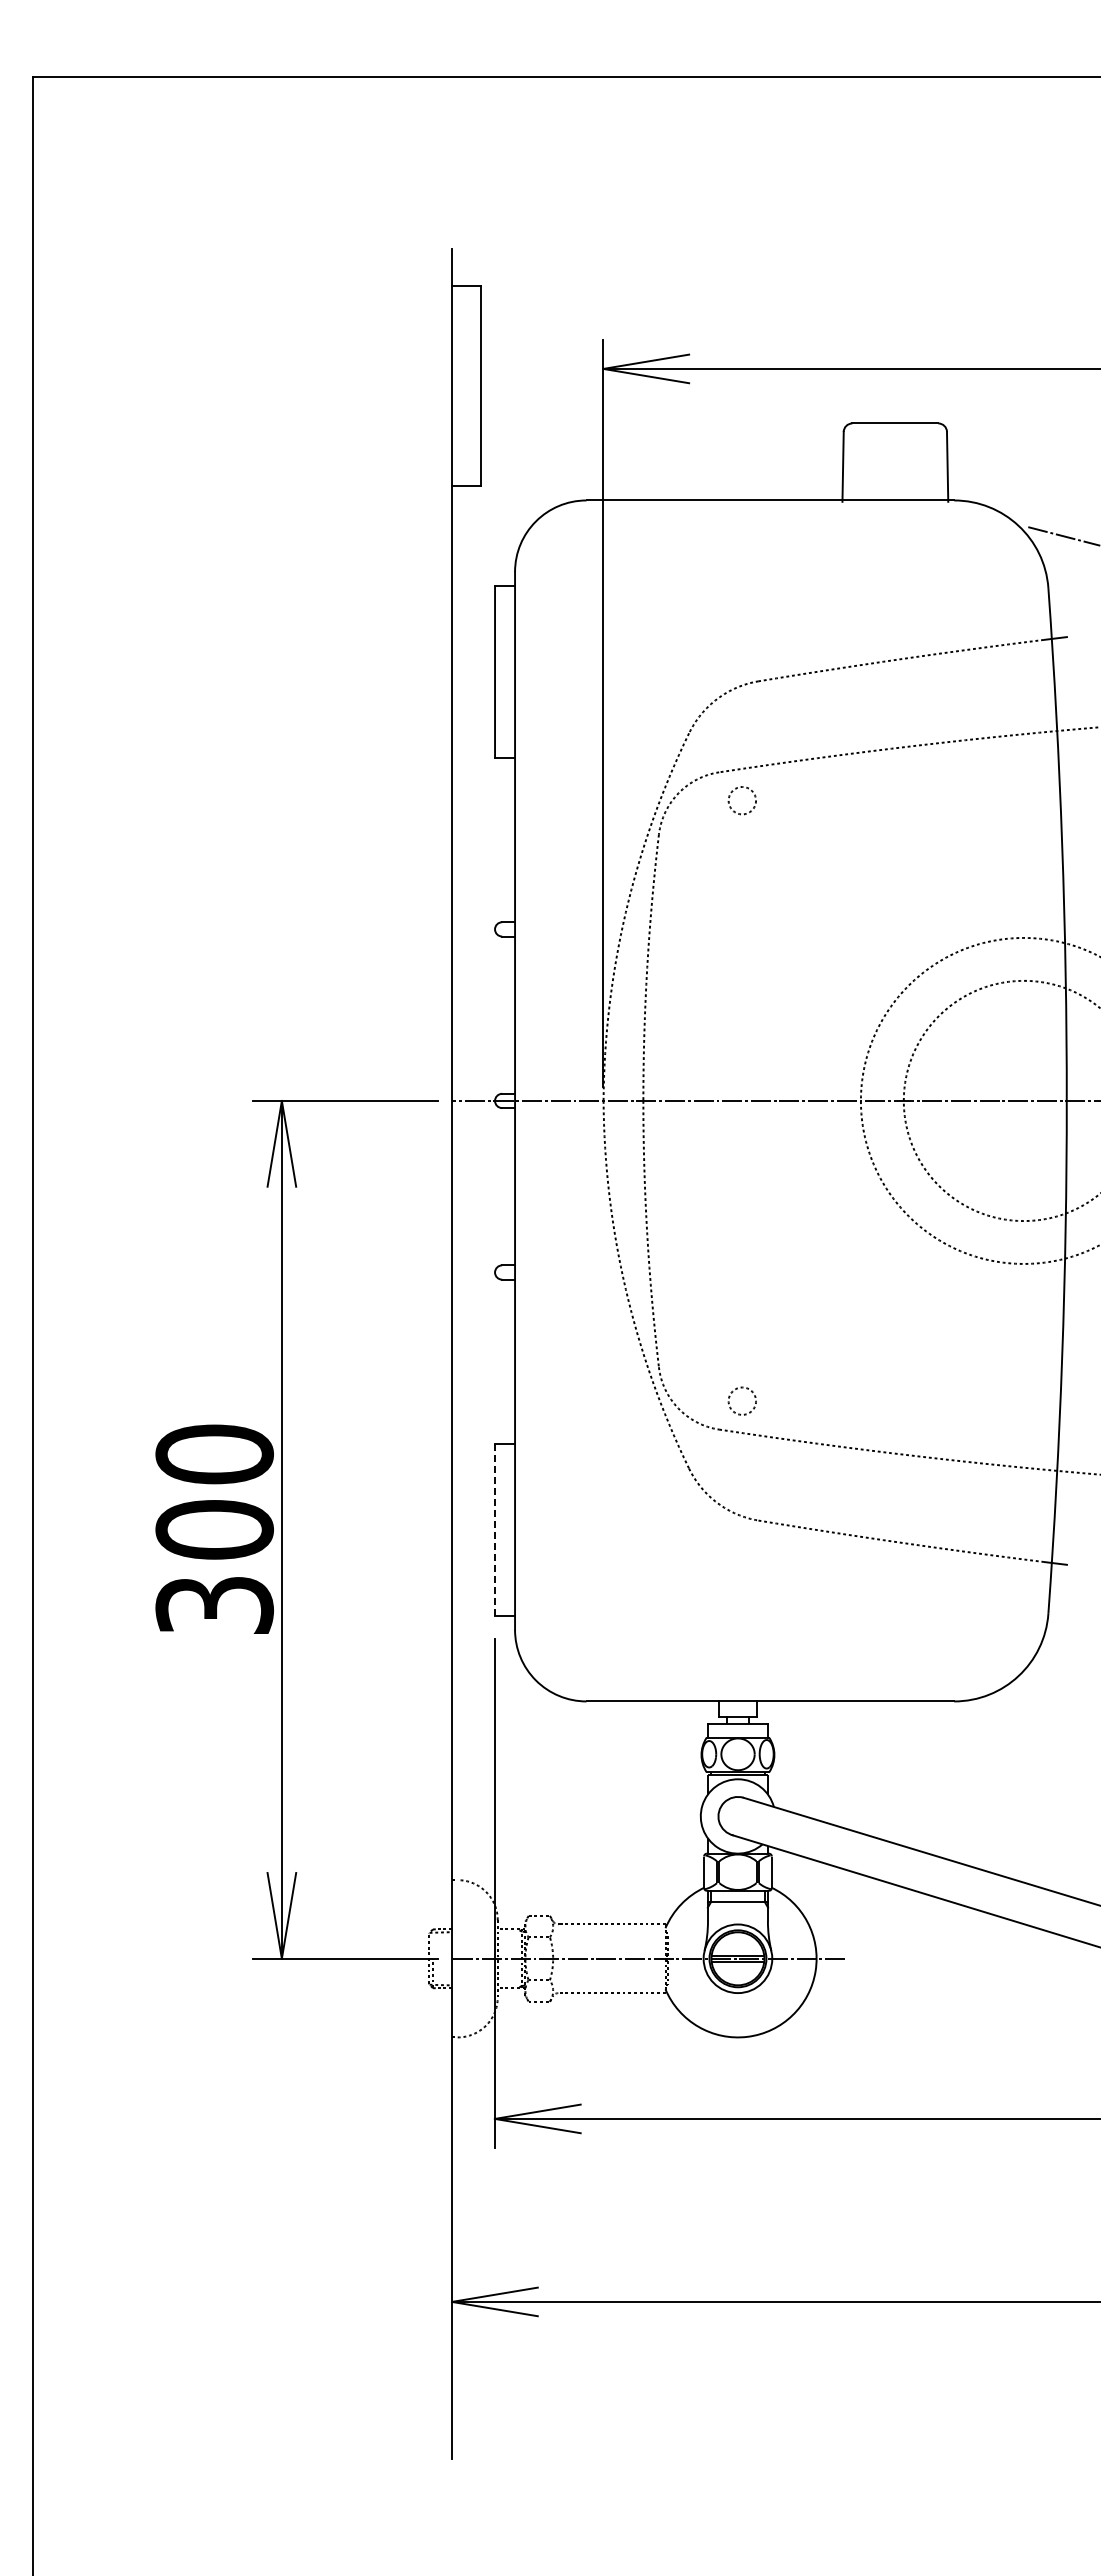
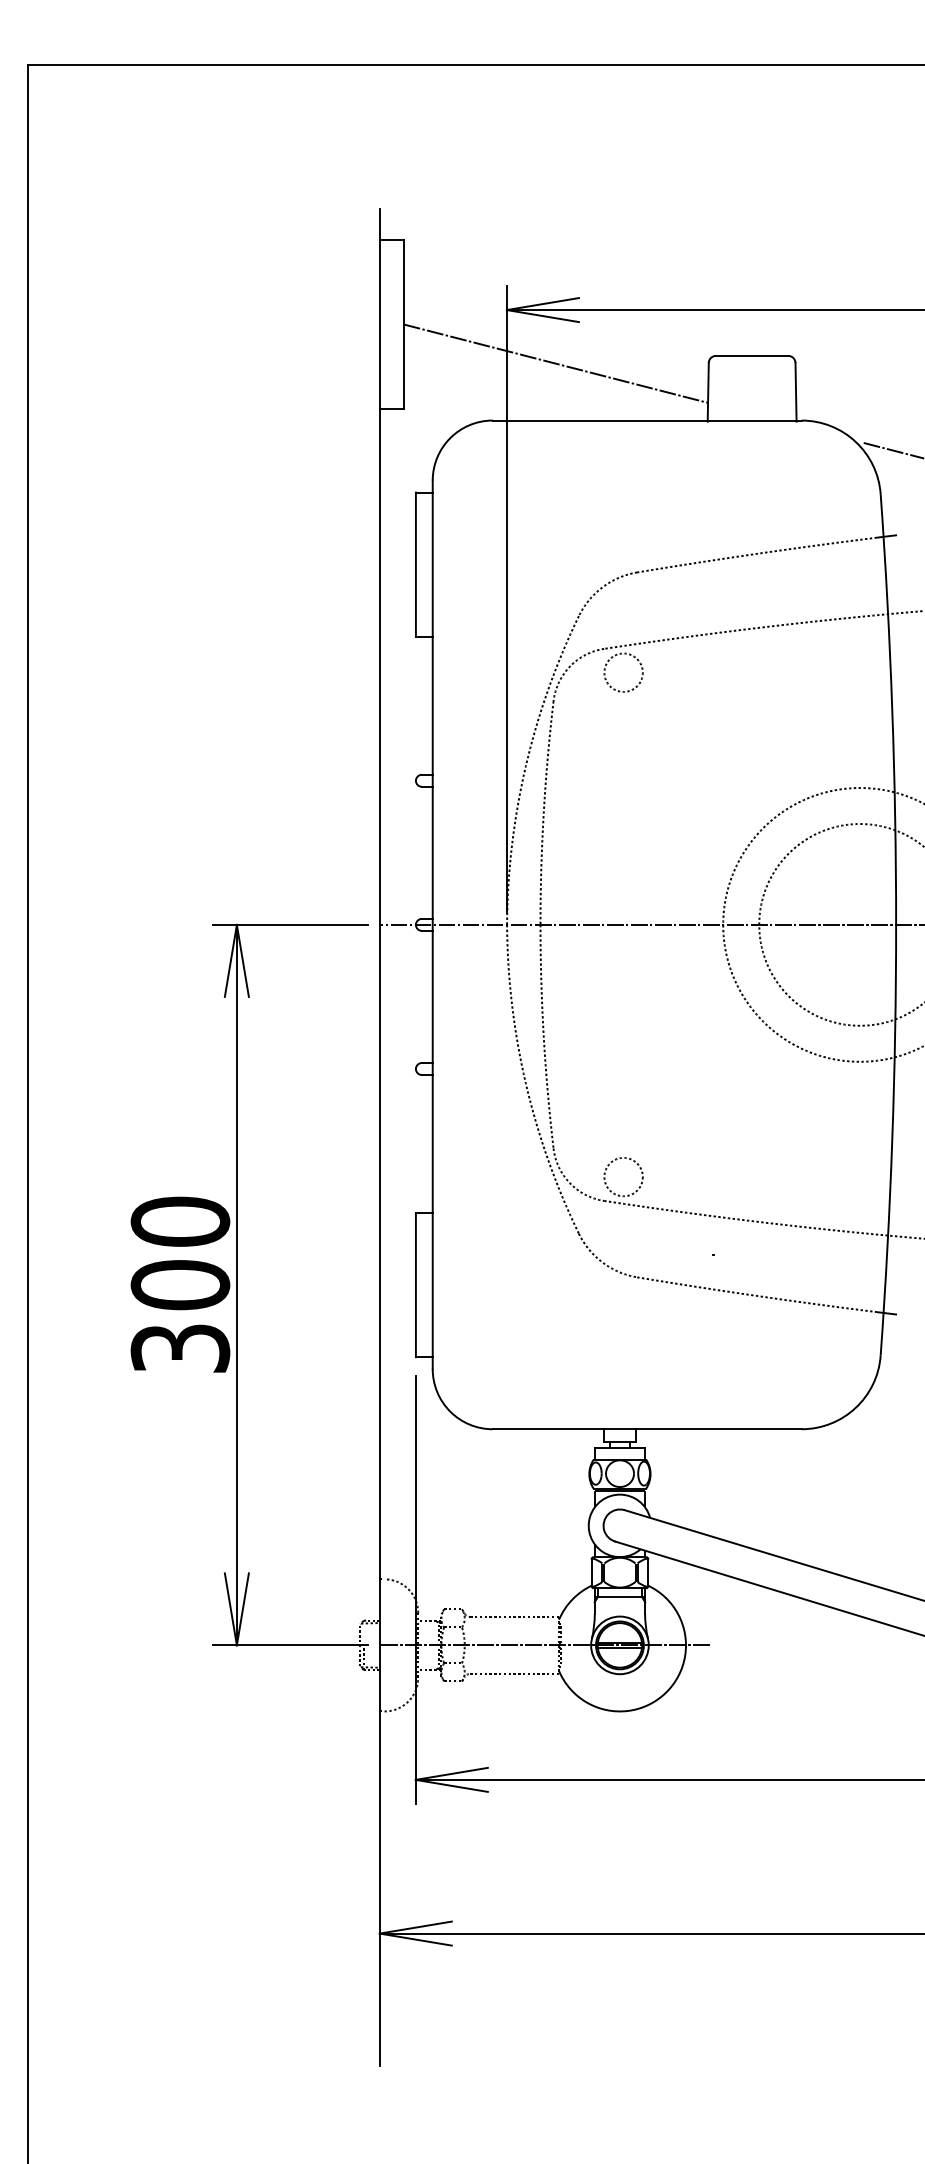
line: (661, 432) -> (555, 363), added
circle: (742, 800) -> (623, 672), size x1.67
circle: (742, 1401) -> (623, 1177), size x1.67
line: (495, 1529) -> (416, 1284), dashed -> solid

